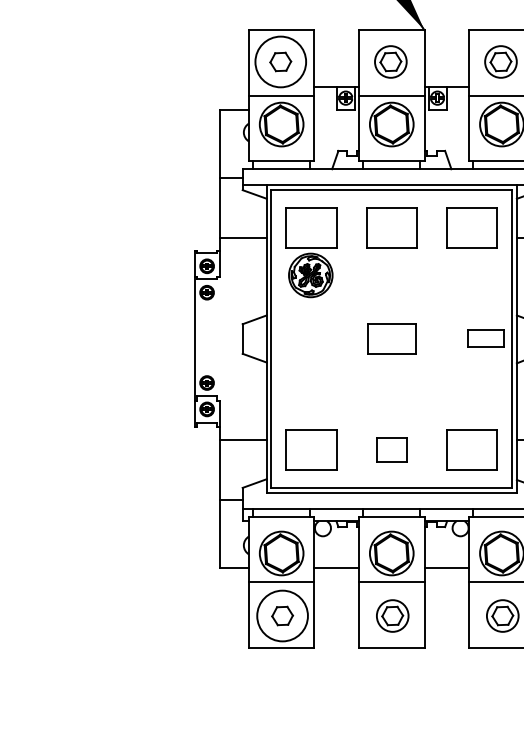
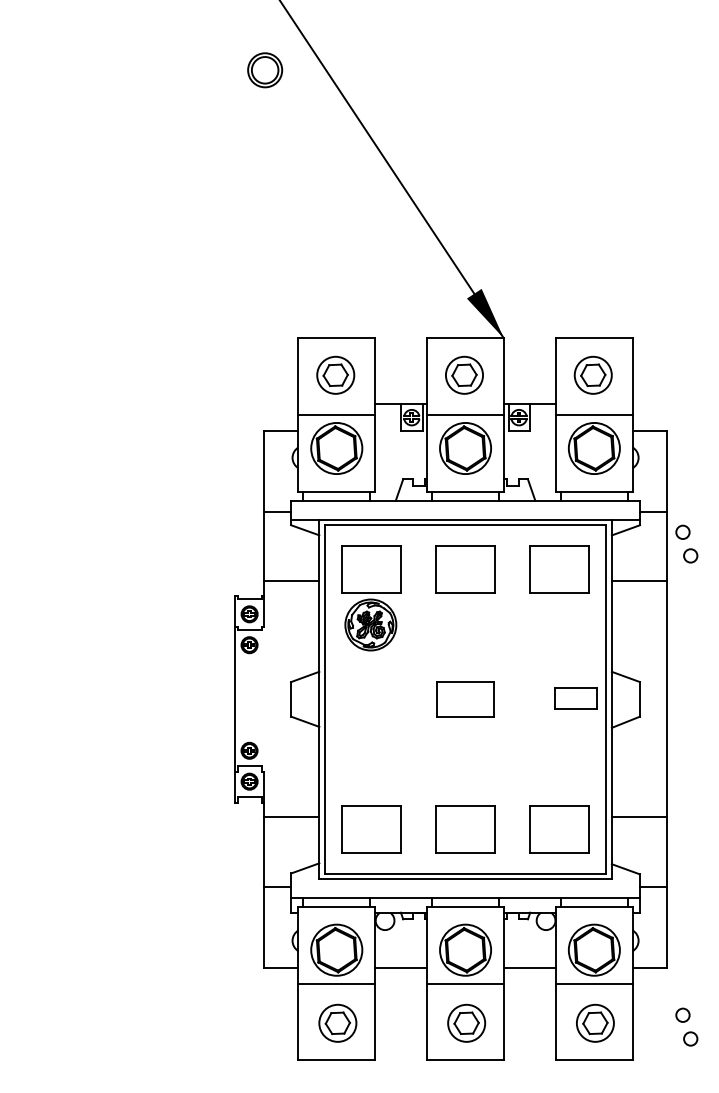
circle: (280, 61) -> (335, 374), size x0.62
part: (391, 450) -> (465, 829), size x1.67
circle: (282, 615) -> (337, 1022), size x0.62

